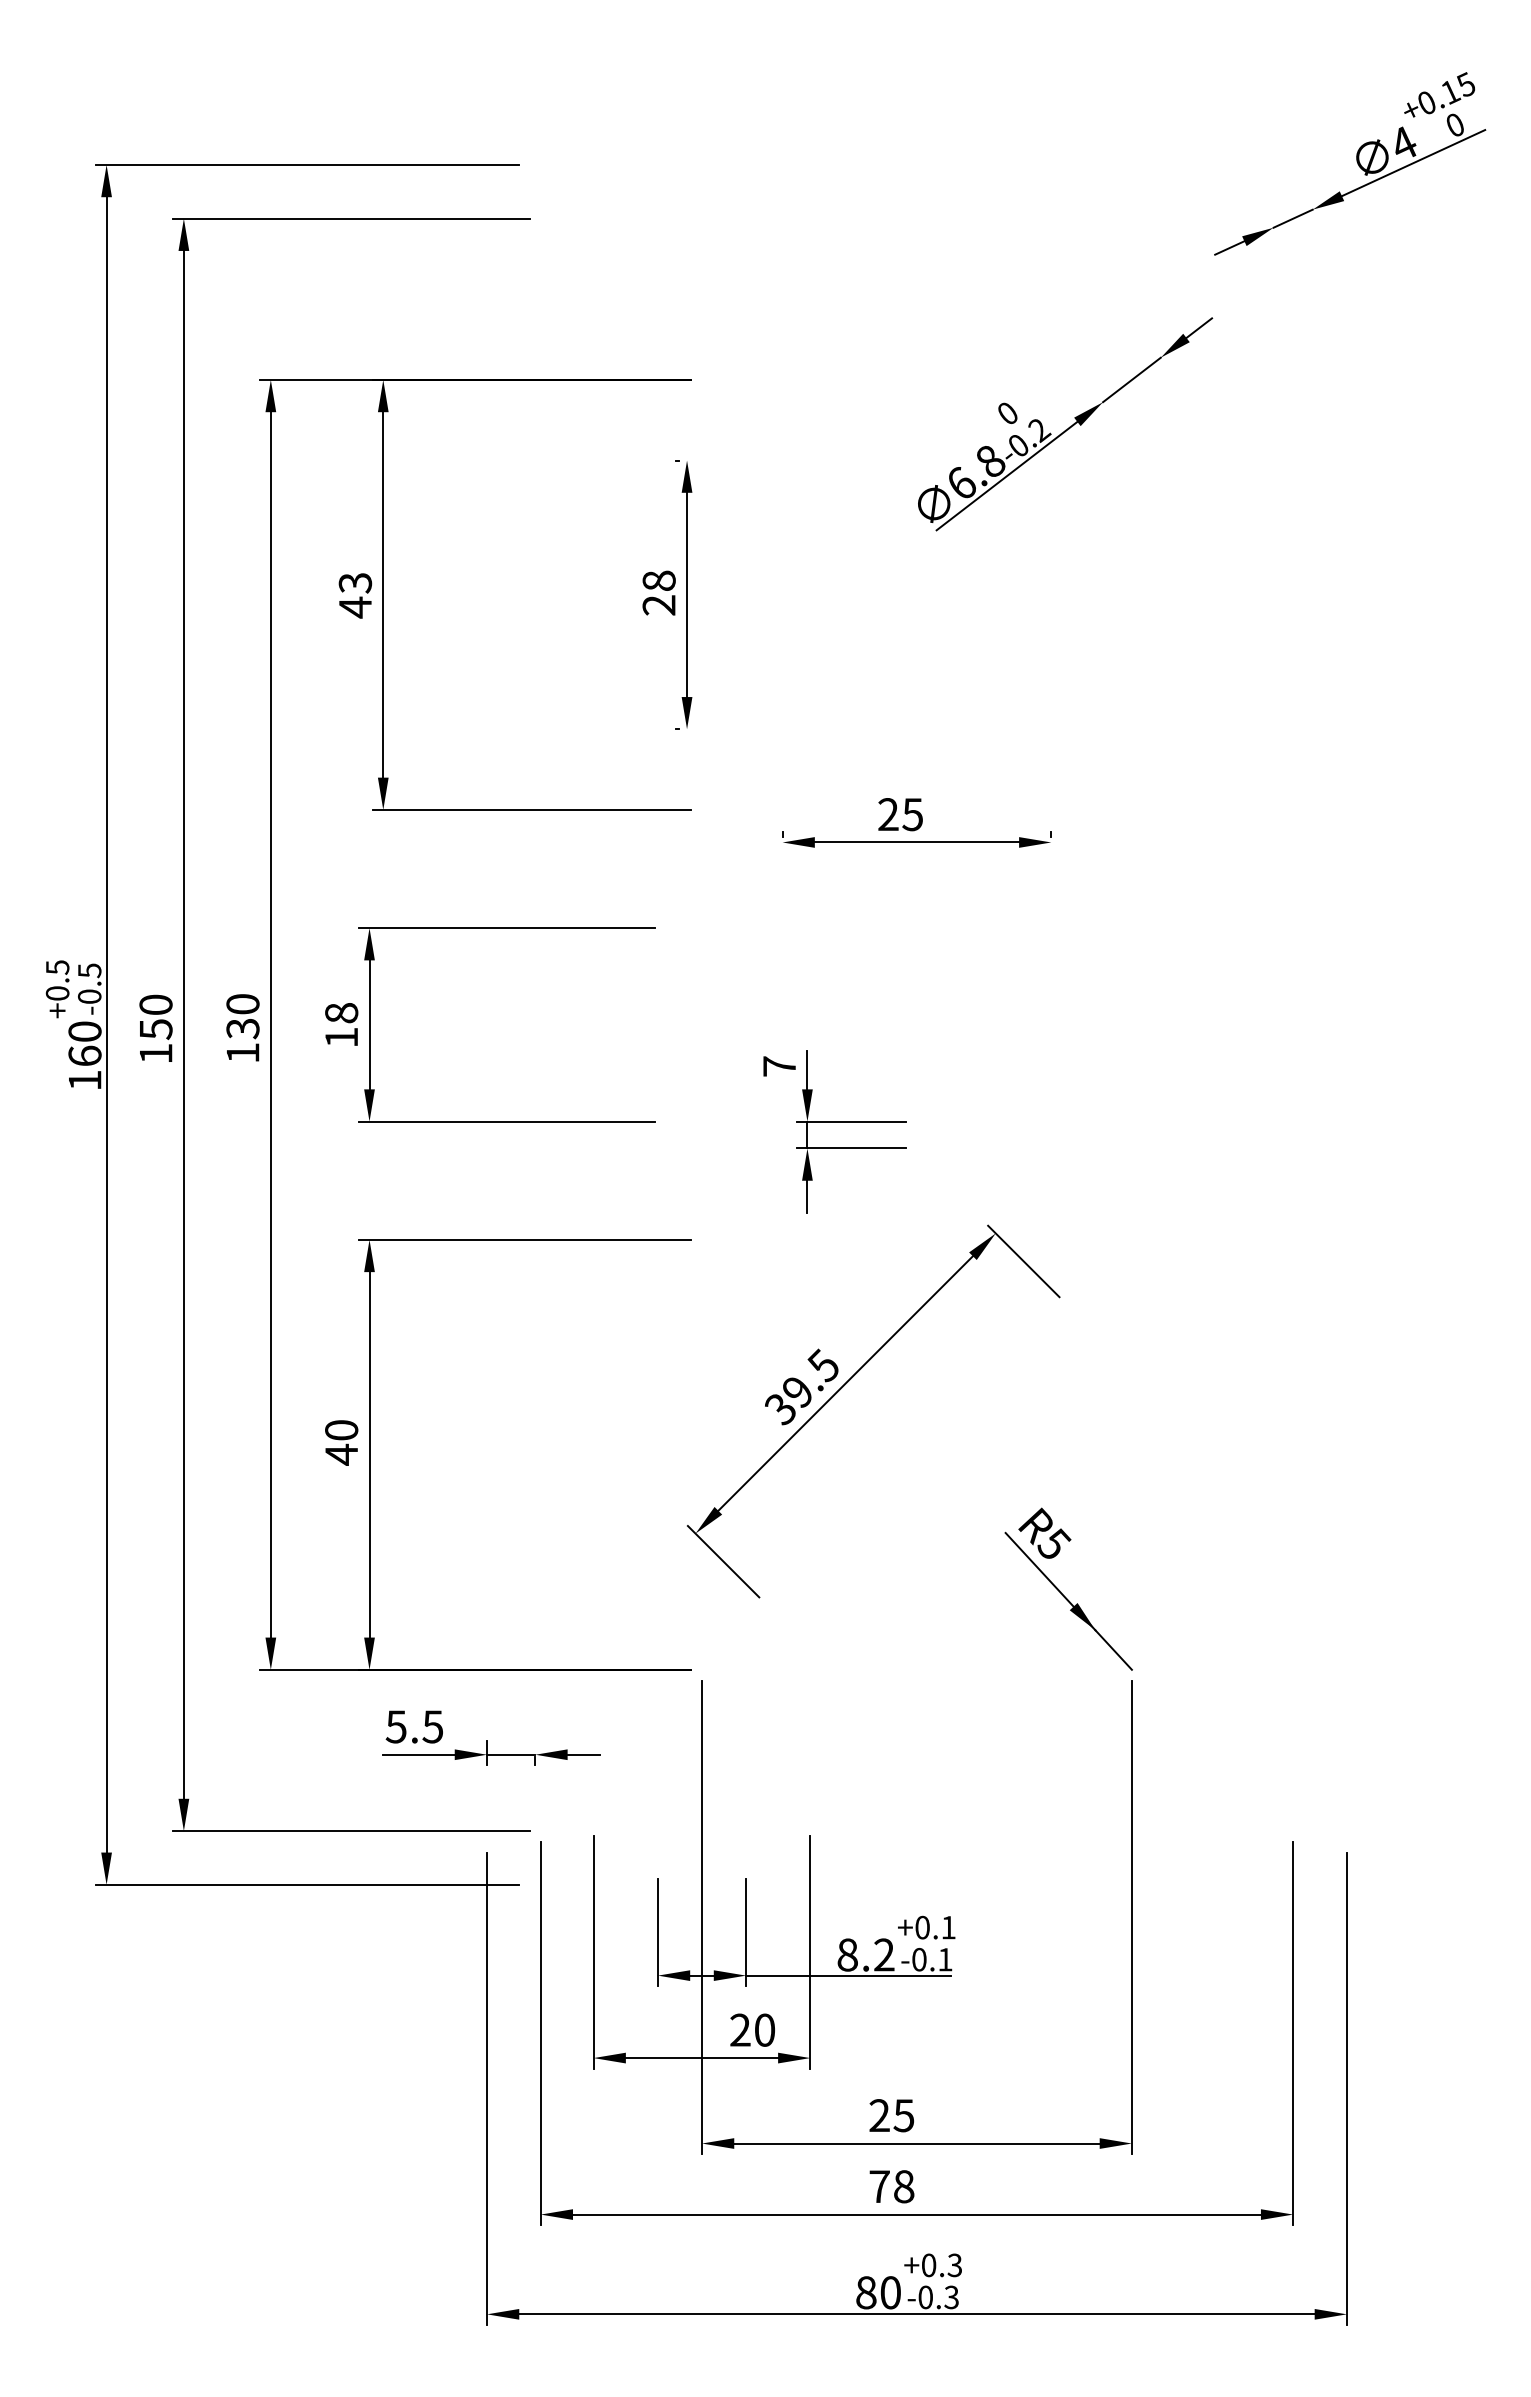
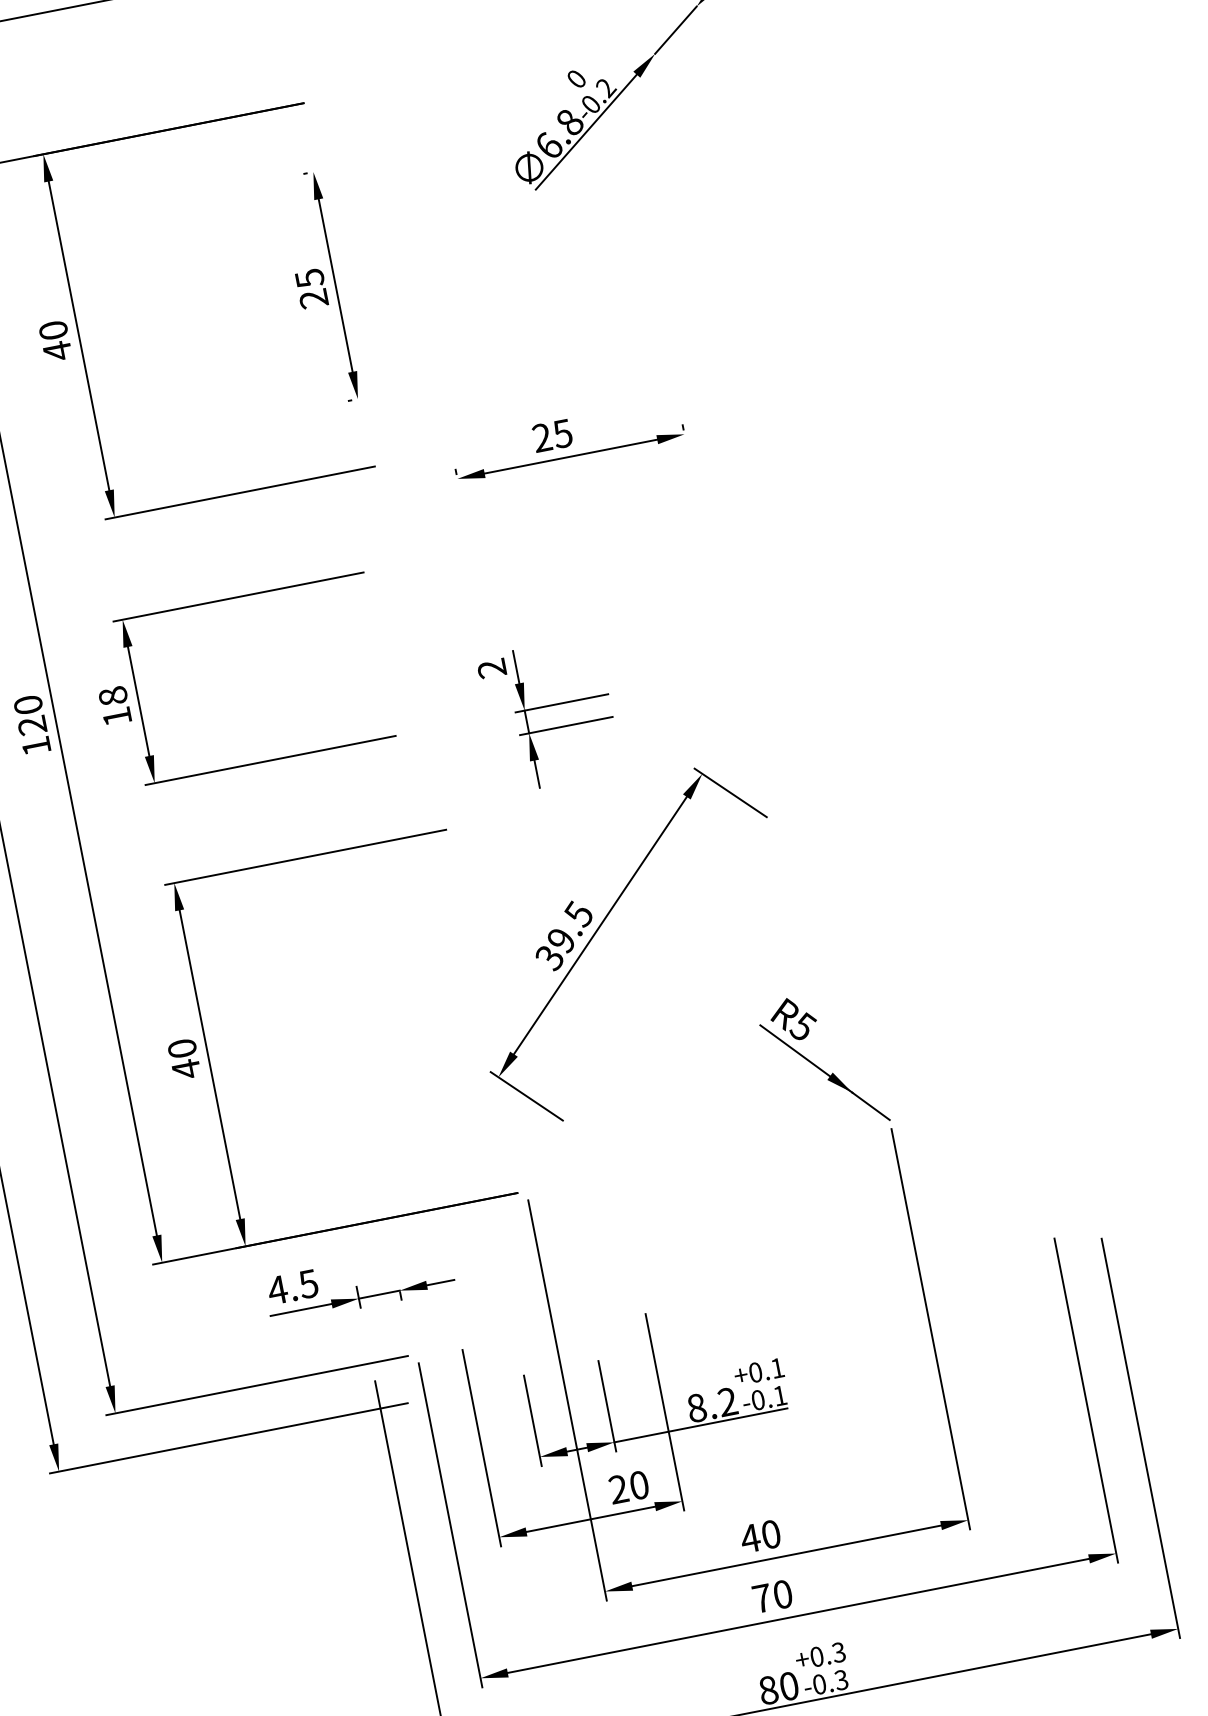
text: (658, 580) -> (309, 278), 28 -> 25
text: (354, 583) -> (52, 331), 43 -> 40
text: (243, 1028) -> (32, 725), 130 -> 120
text: (779, 1066) -> (491, 668), 7 -> 2
text: (396, 1726) -> (277, 1289), 5.5 -> 4.5
text: (891, 2115) -> (760, 1536), 25 -> 40
text: (904, 2186) -> (783, 1594), 78 -> 70

